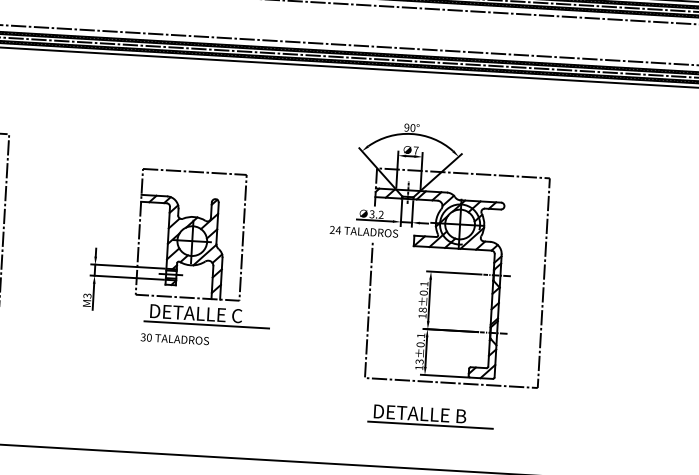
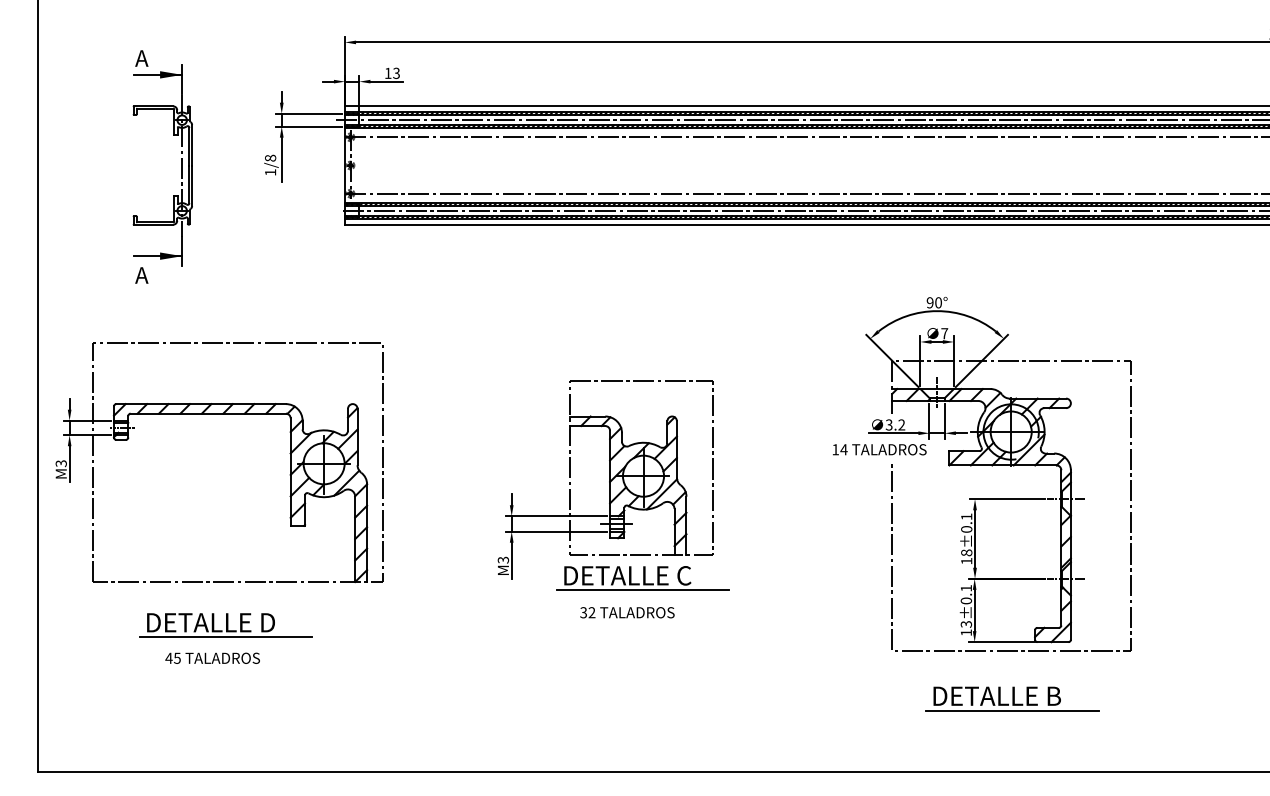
text: (332, 229) -> (835, 449), 24 -> 14
part: (206, 316) -> (642, 578), moved
text: (148, 337) -> (591, 612), 30 -> 32
part: (431, 416) -> (1012, 698), moved

